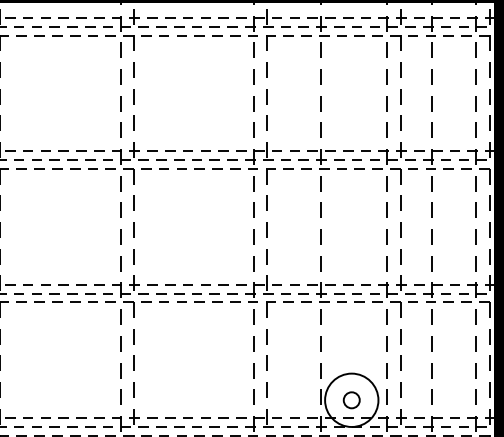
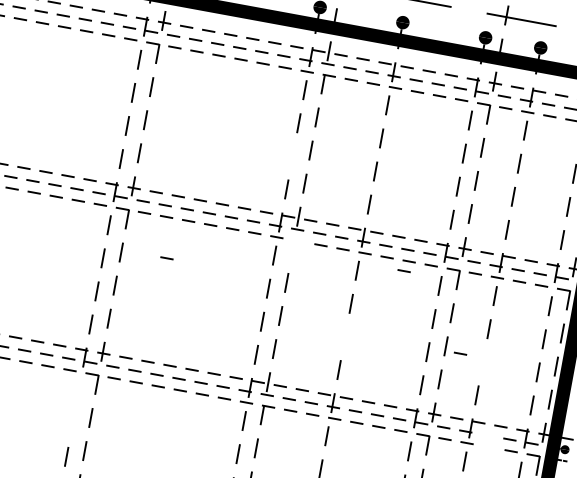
line: (253, 103) -> (292, 155), removed
part: (270, 176) -> (296, 250), removed
line: (357, 176) -> (404, 270), added
line: (170, 200) -> (167, 257), added
line: (412, 233) -> (459, 353), added
line: (320, 236) -> (345, 336), removed
line: (431, 236) -> (482, 361), removed
part: (447, 297) -> (488, 440), removed
line: (120, 316) -> (78, 389), removed
line: (120, 343) -> (72, 423), removed

